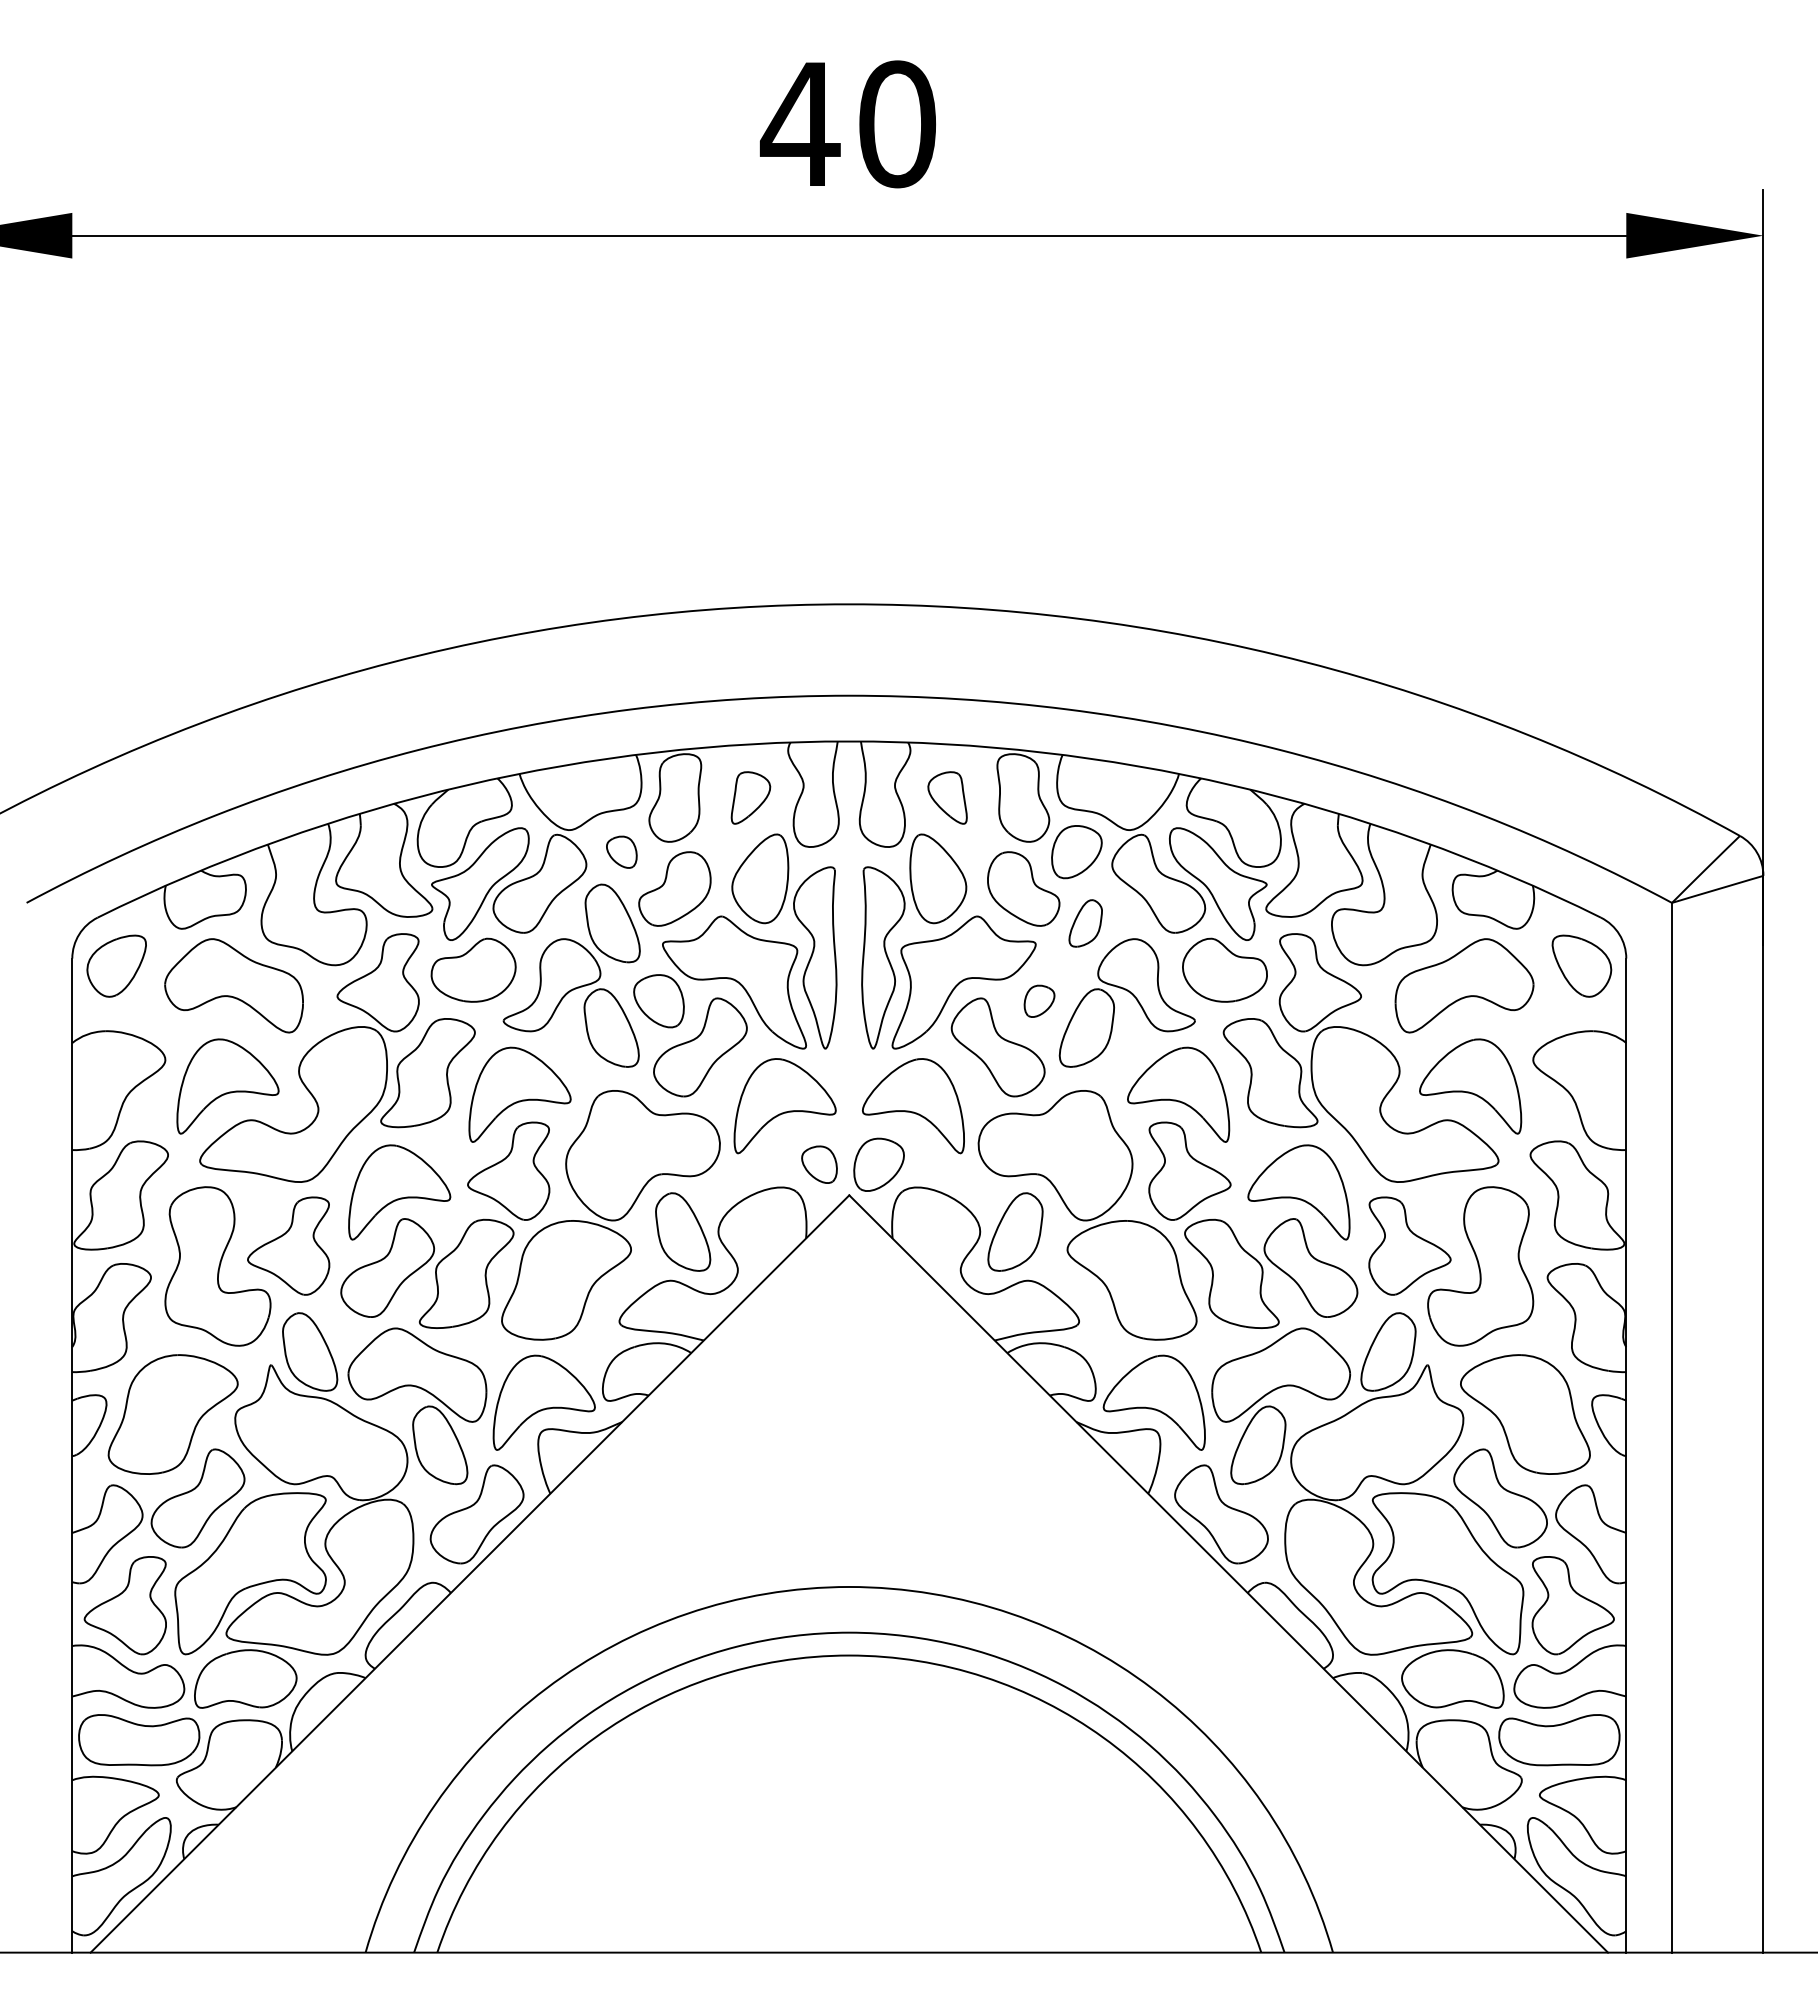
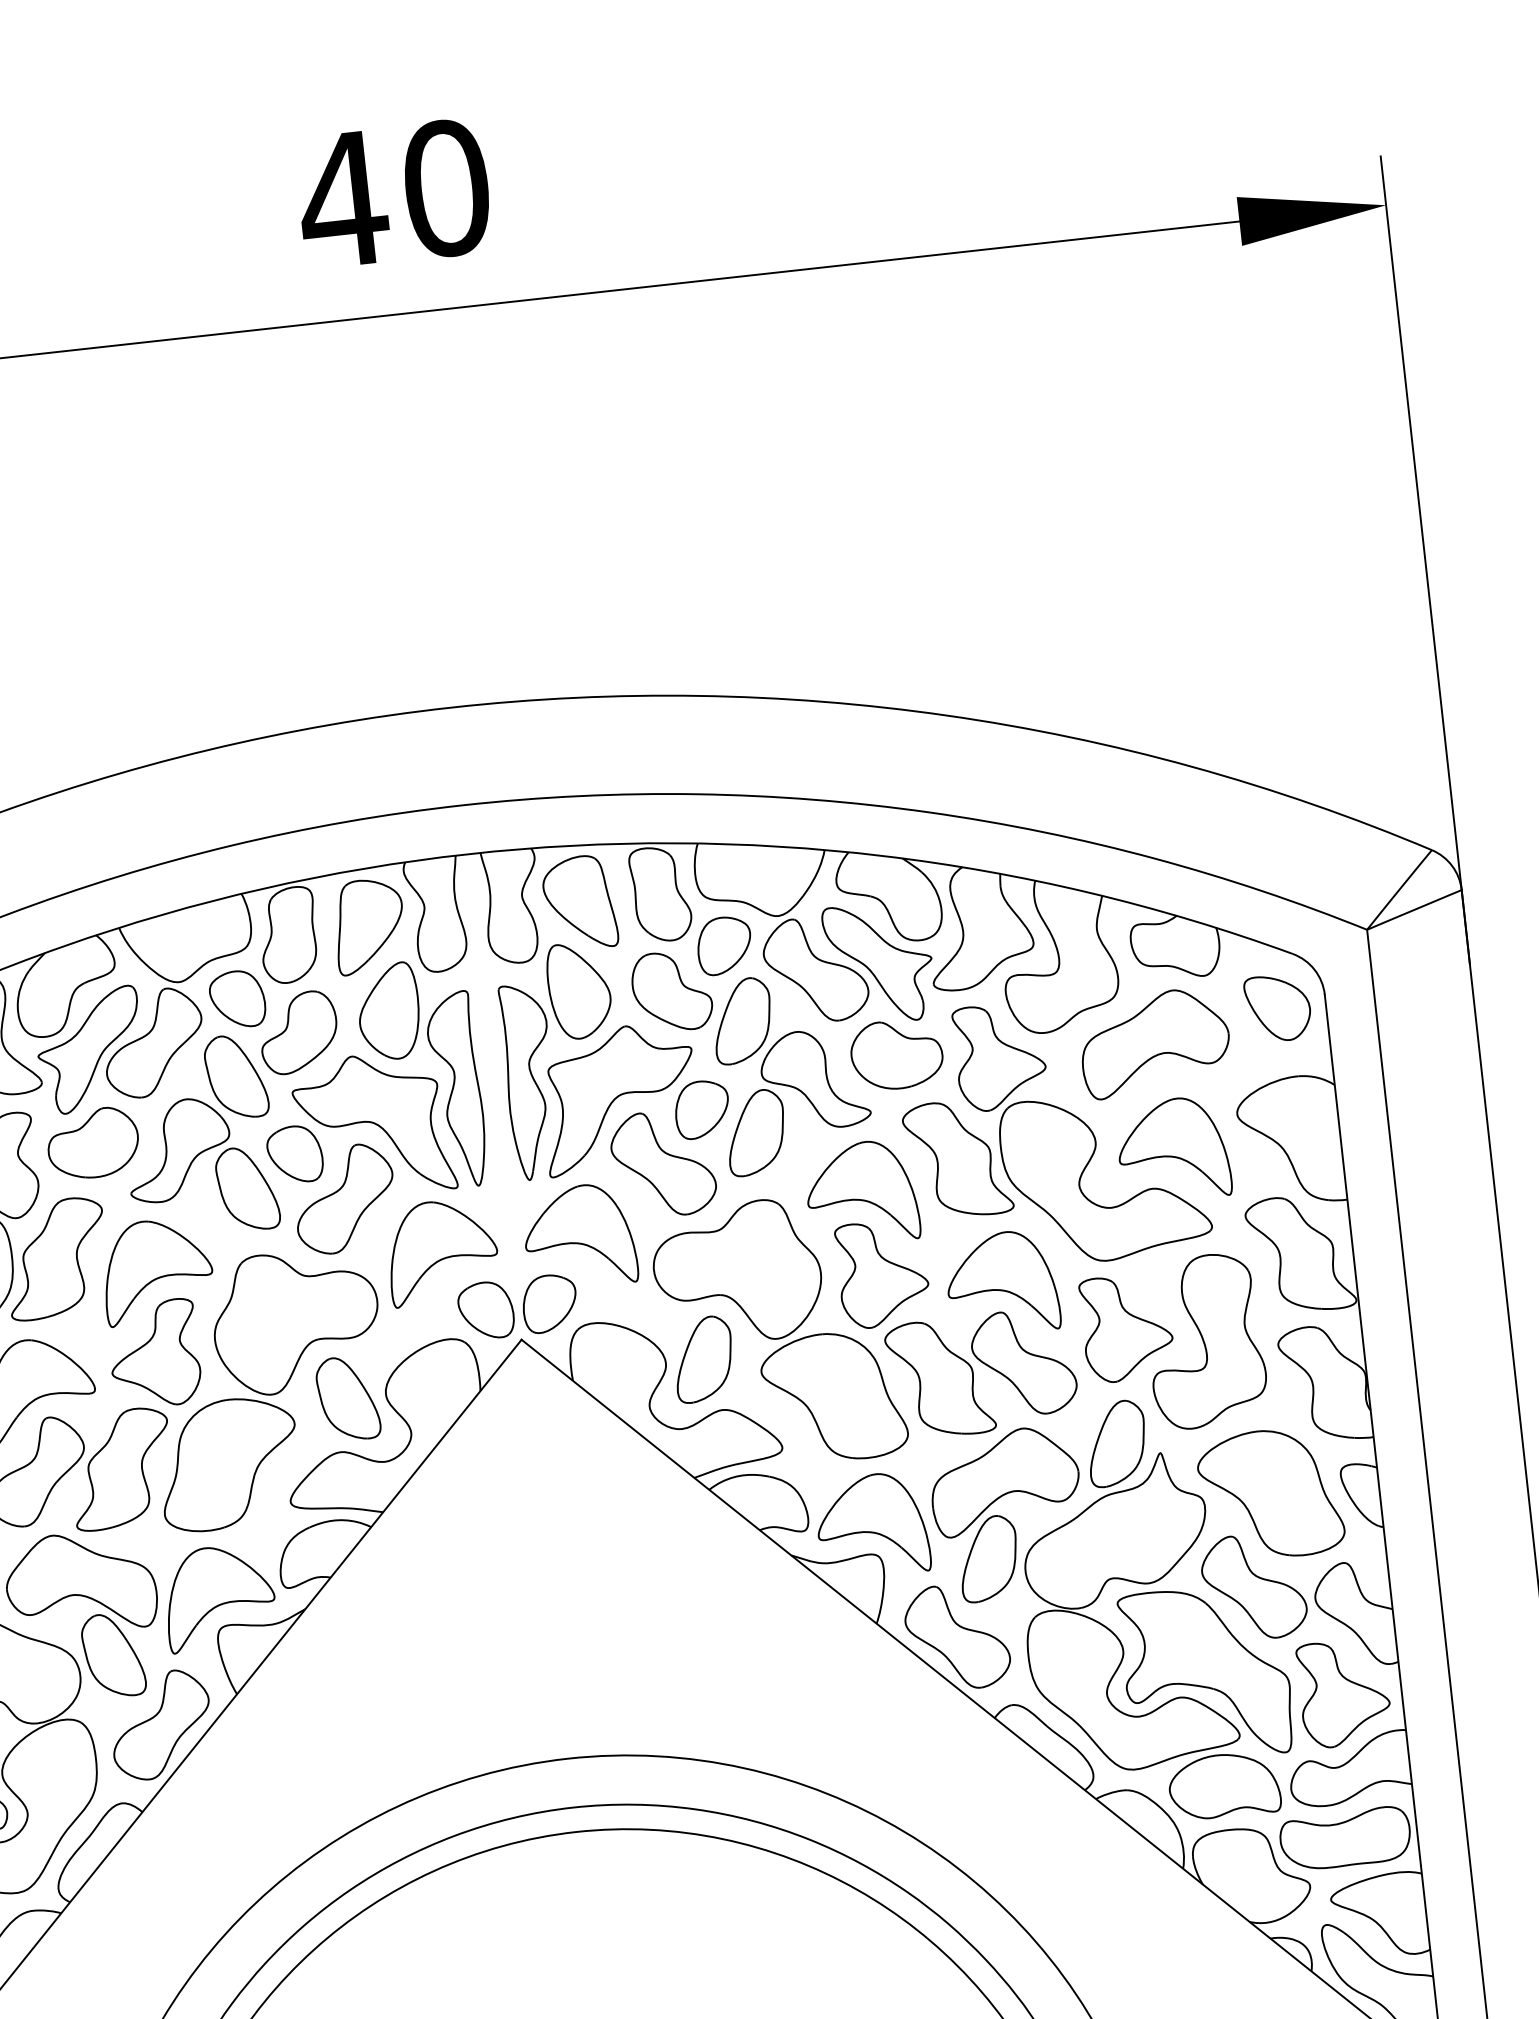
part: (750, 797) -> (368, 925), size x1.67
part: (947, 797) -> (579, 902), size x1.67
part: (621, 852) -> (237, 999), size x1.67
part: (1085, 923) -> (742, 1021), size x1.67
part: (1039, 1001) -> (702, 1109), size x1.67
part: (819, 1164) -> (486, 1310), size x1.43

